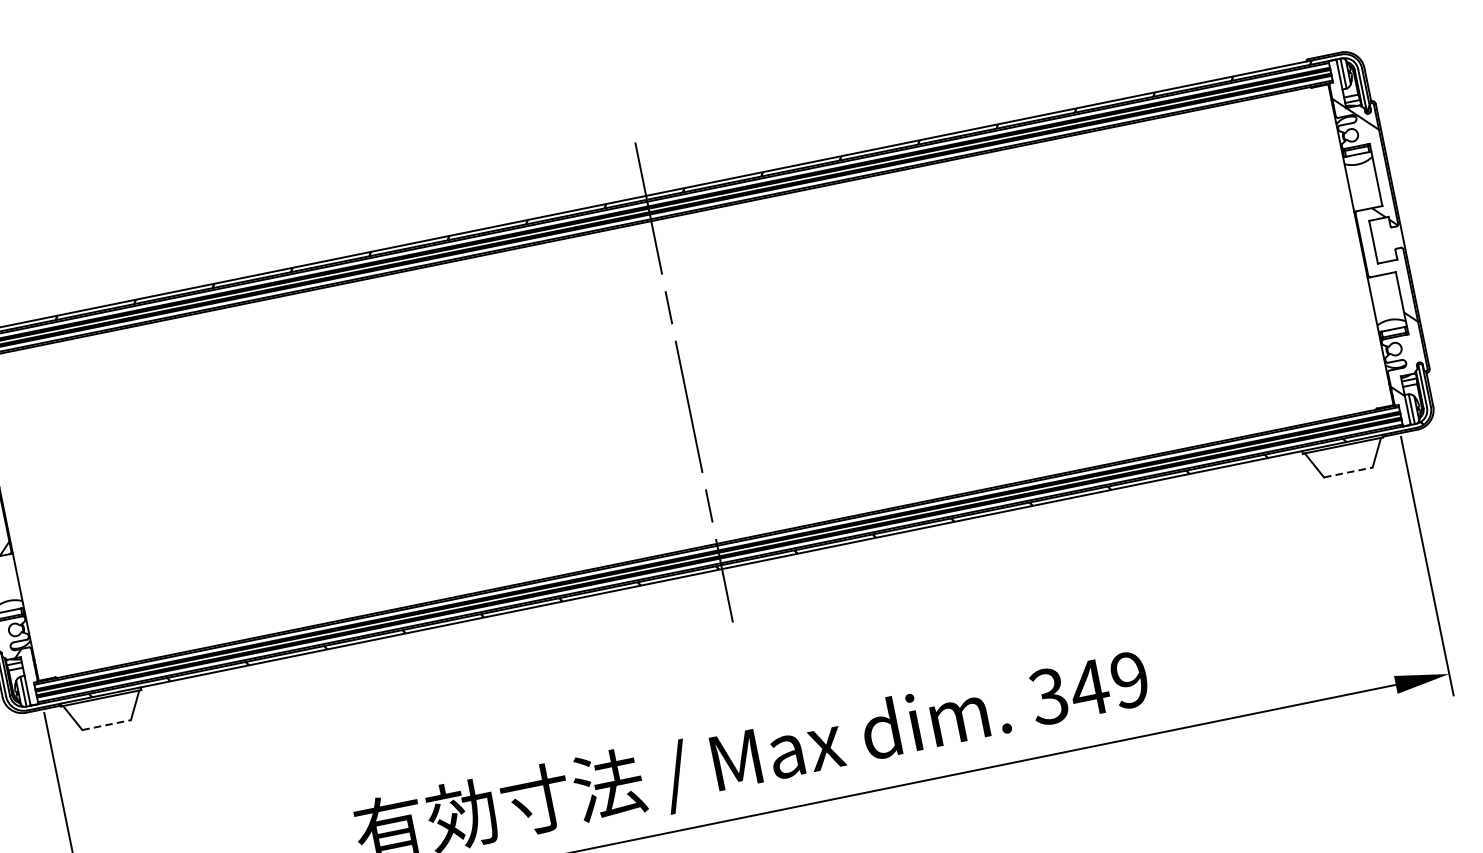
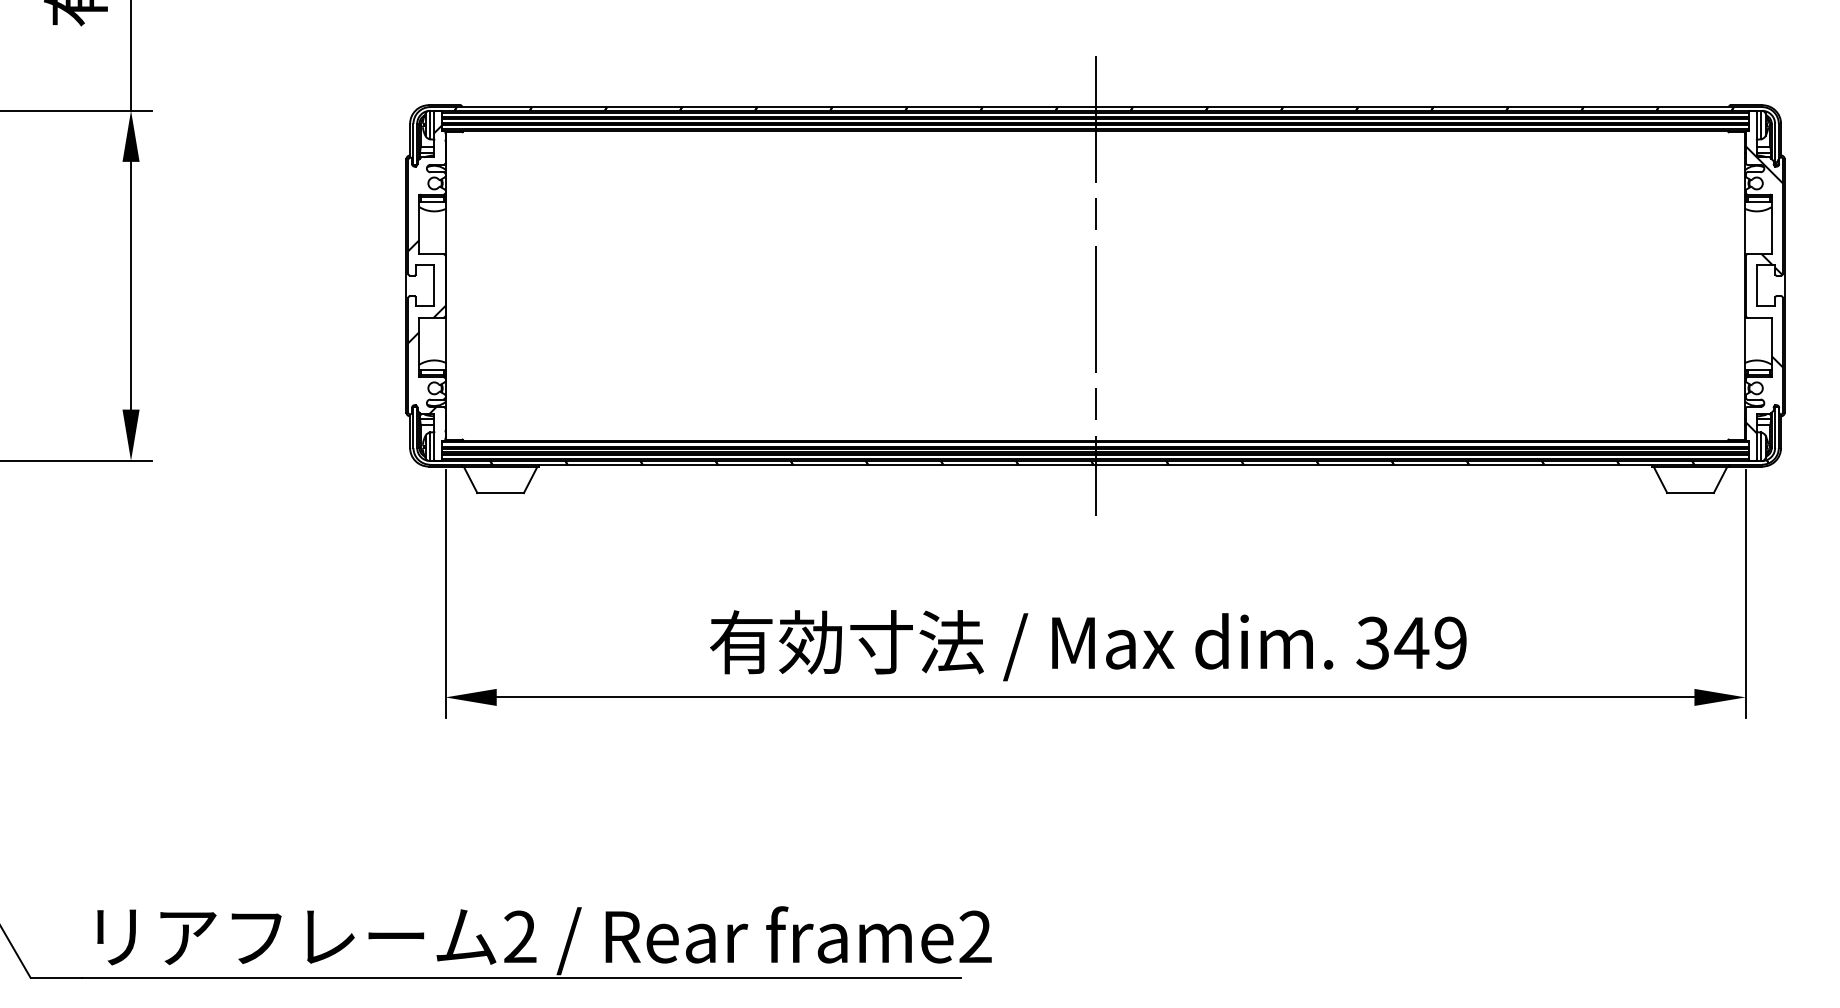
line: (1349, 472) -> (1691, 493), dashed -> solid
line: (107, 725) -> (501, 493), dashed -> solid

